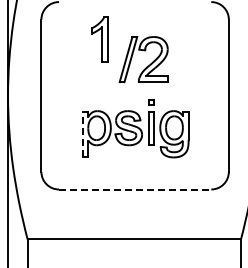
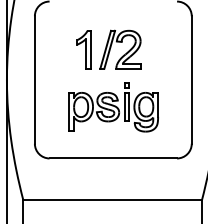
part: (99, 39) -> (83, 49), moved
line: (82, 134) -> (69, 112), dashed -> solid
line: (135, 189) -> (113, 158), dashed -> solid

